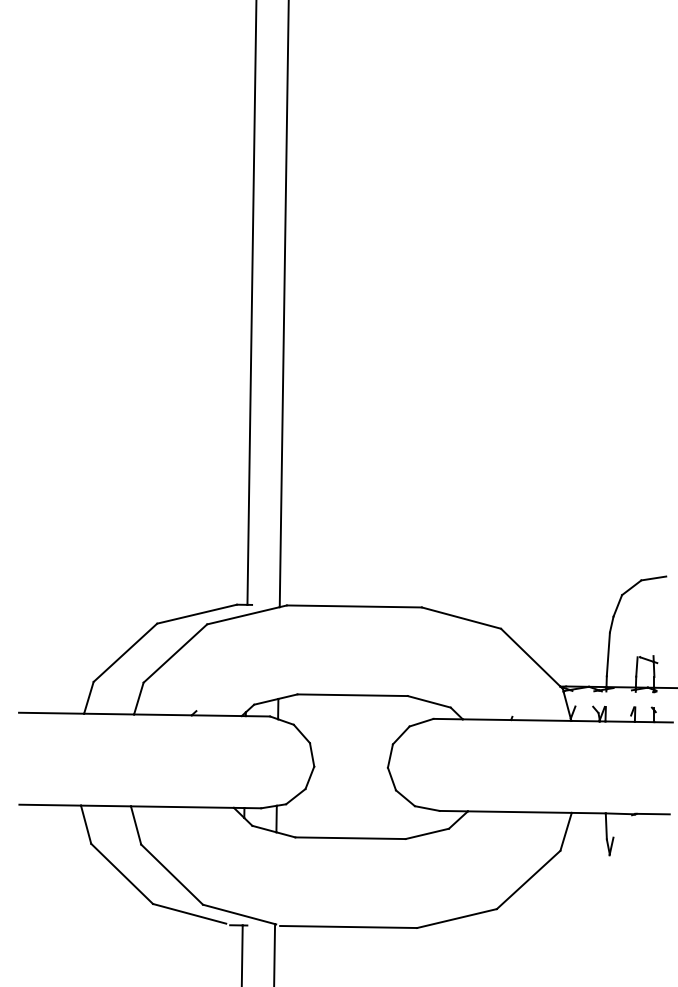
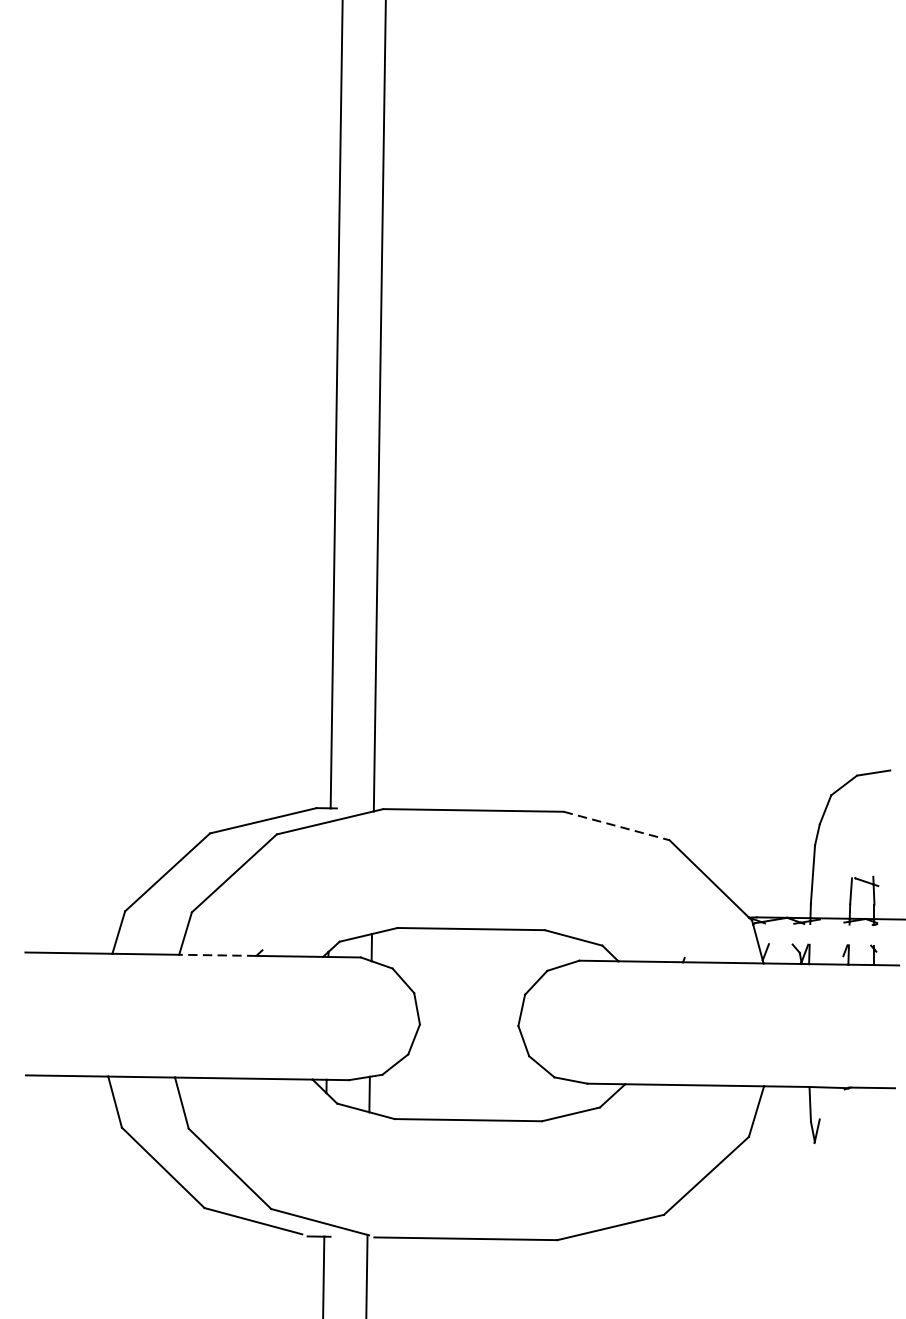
line: (461, 618) -> (616, 826), solid -> dashed
line: (162, 714) -> (217, 954), solid -> dashed

